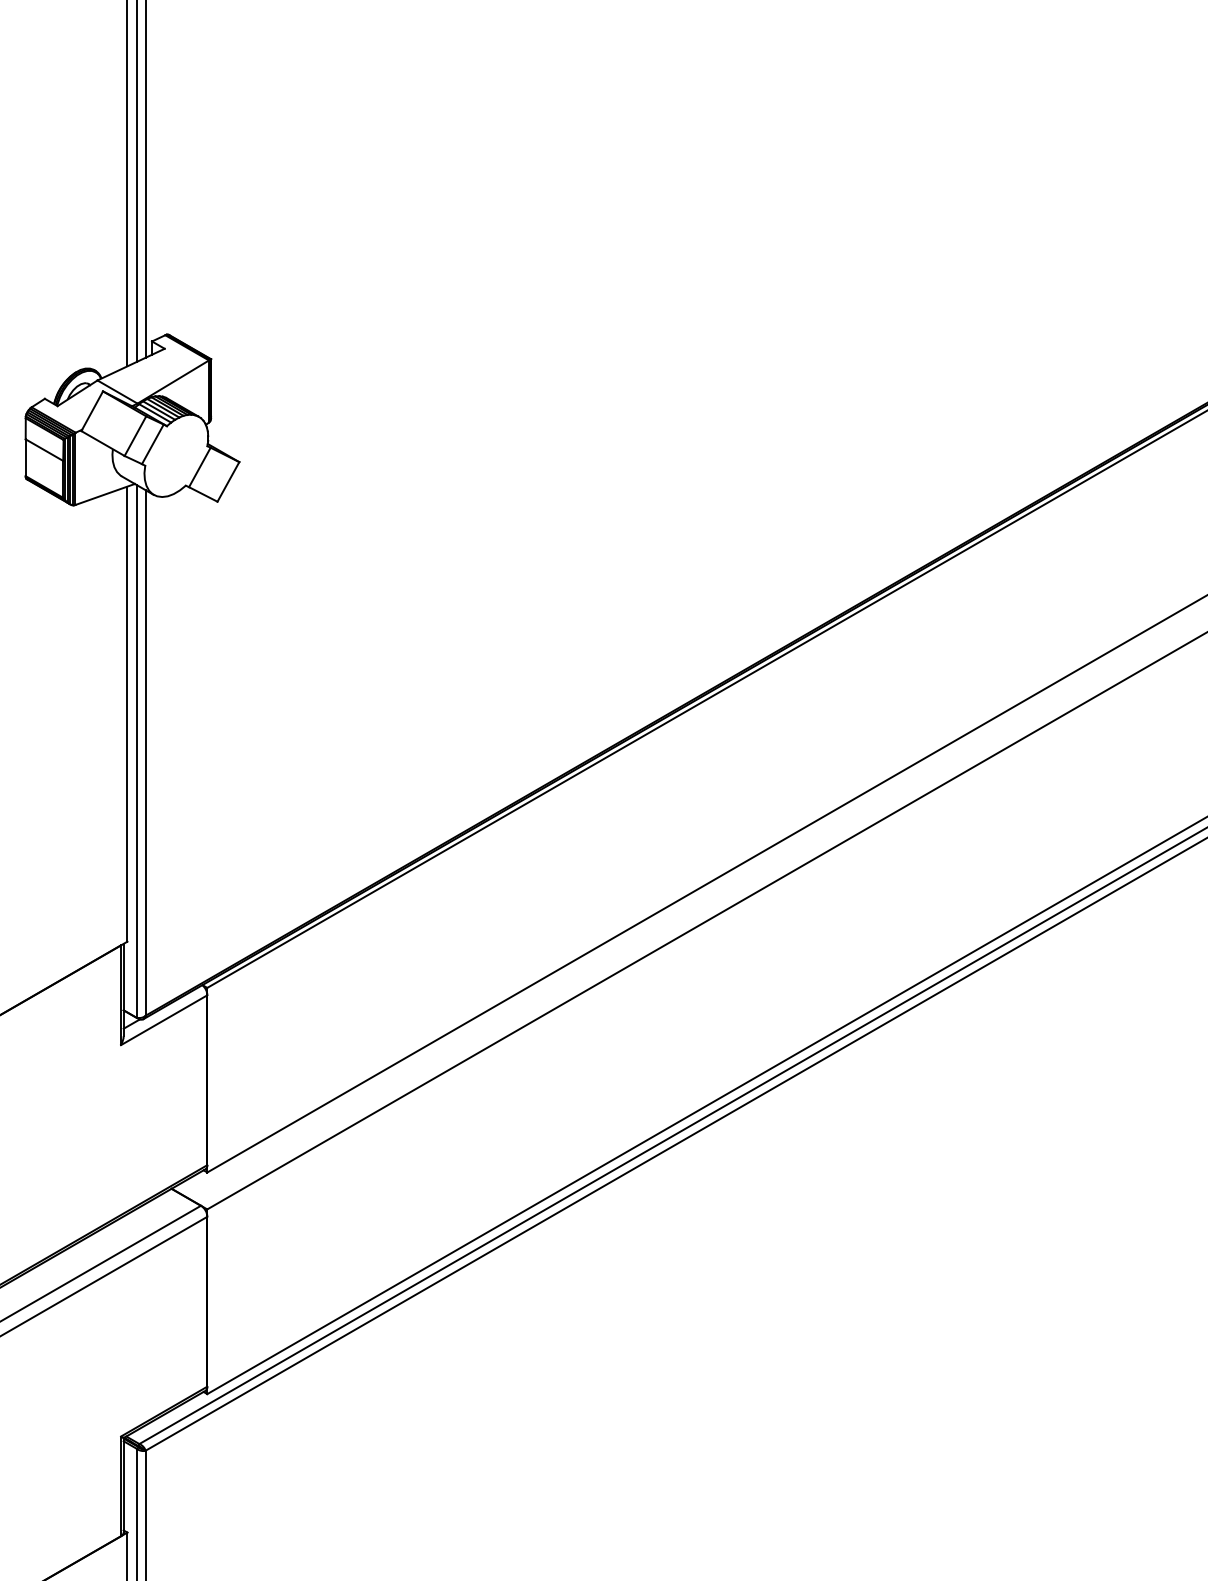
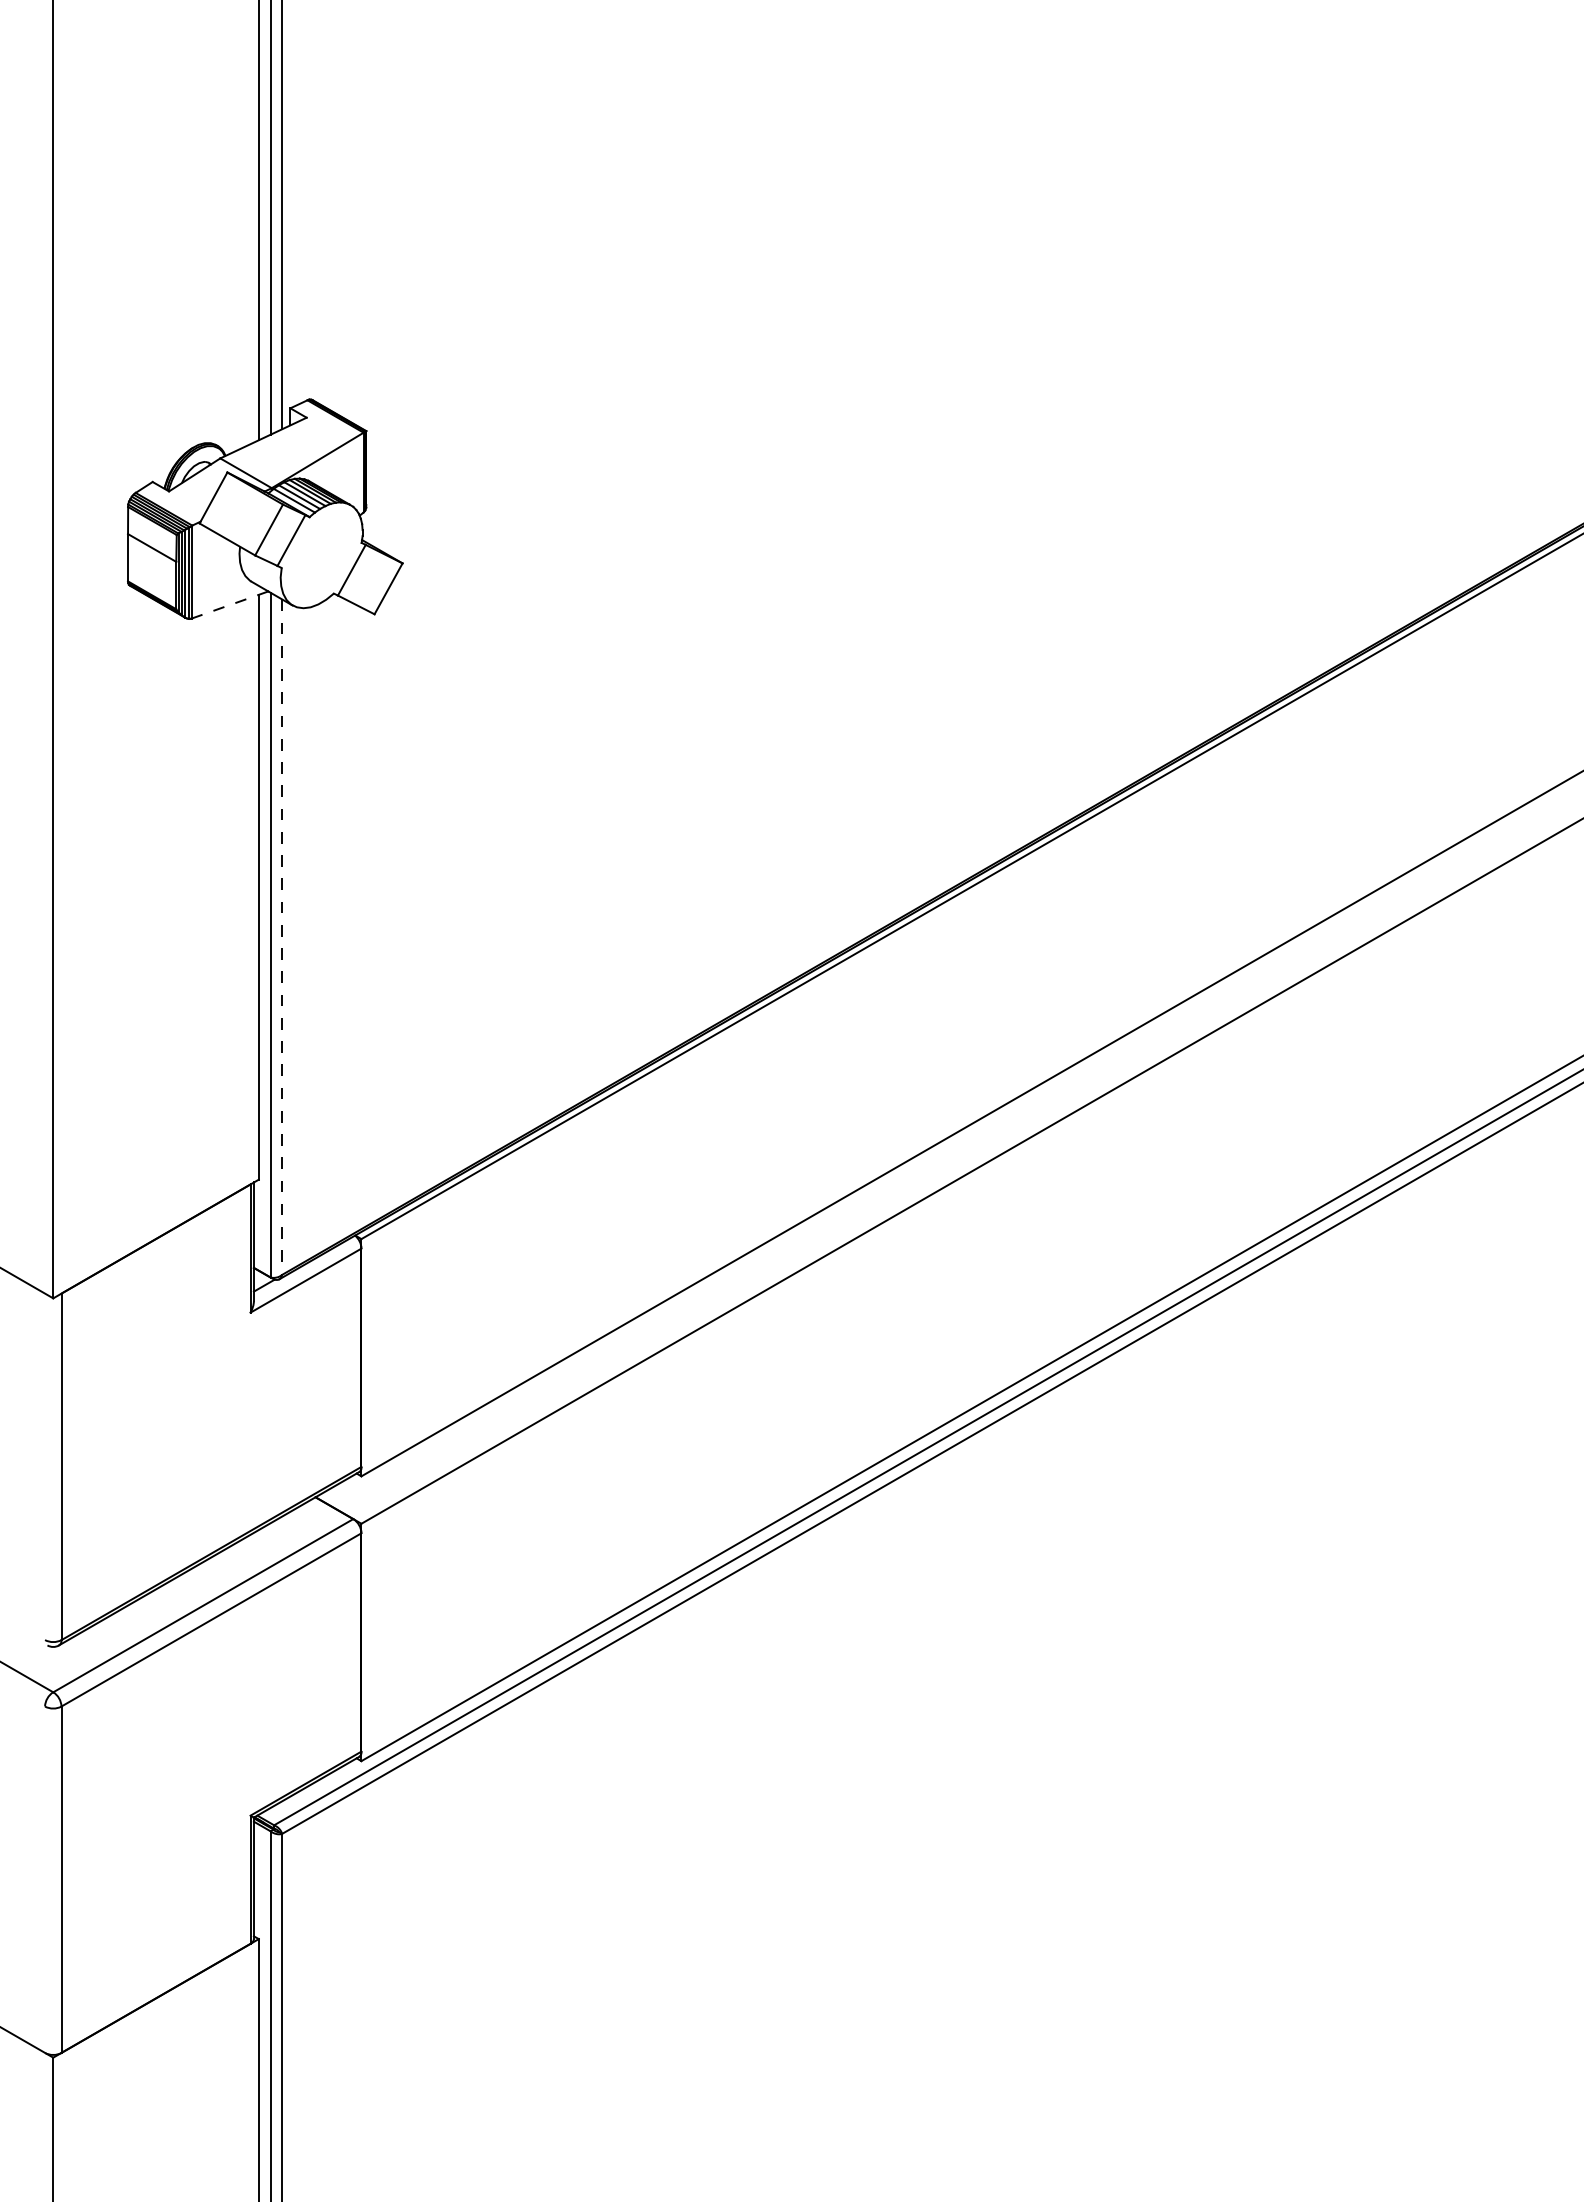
line: (104, 494) -> (229, 605), solid -> dashed
line: (145, 753) -> (282, 937), solid -> dashed

